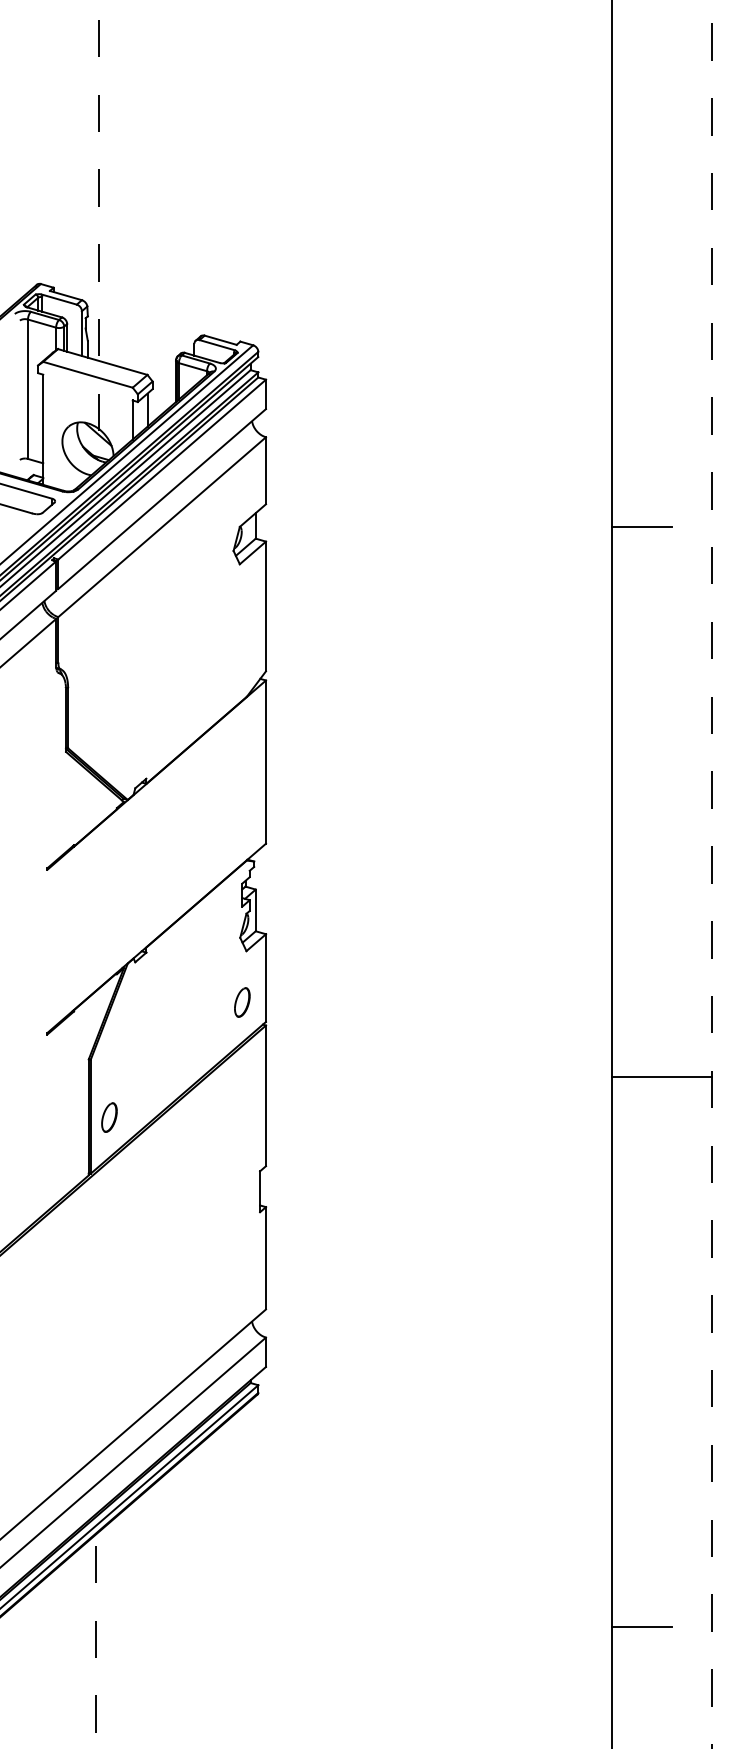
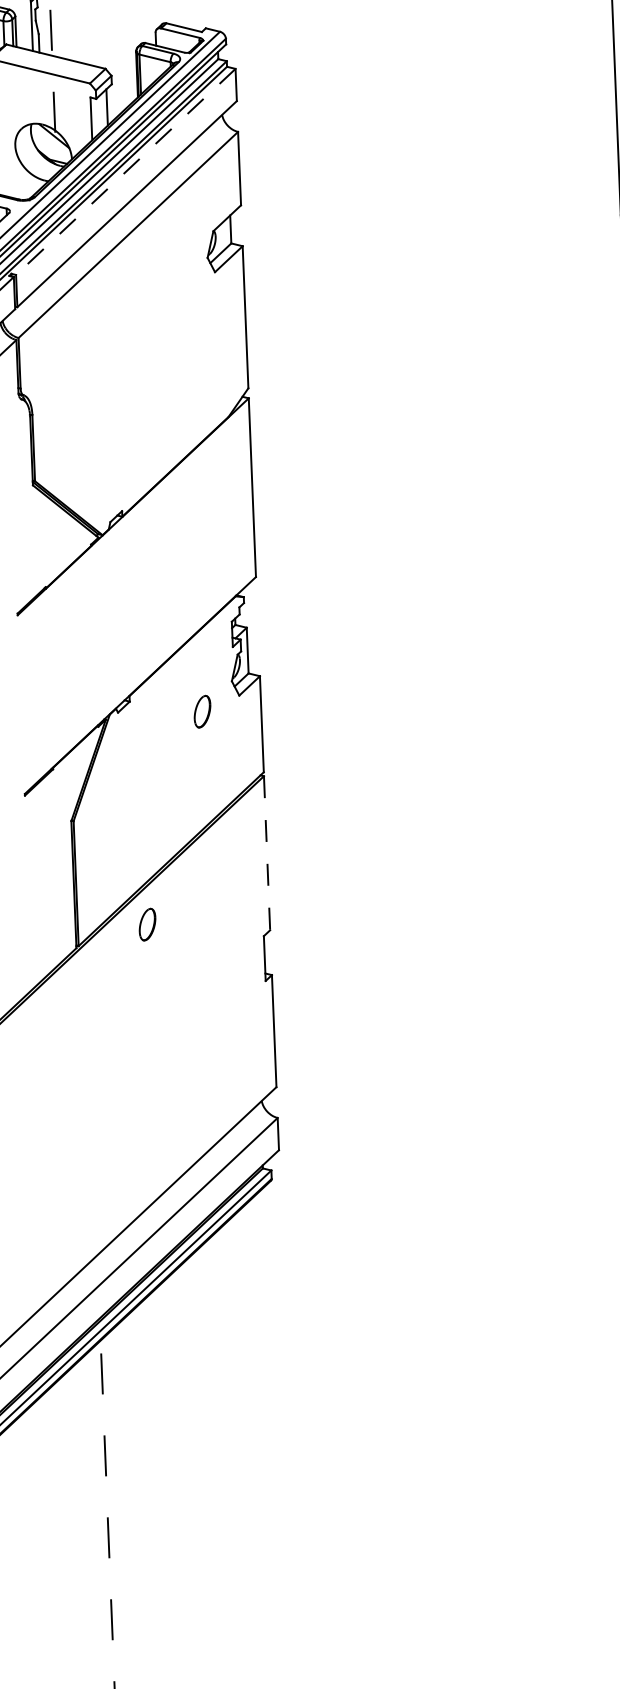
line: (161, 469) -> (125, 171), solid -> dashed
part: (242, 1002) -> (202, 711), moved
line: (266, 1096) -> (267, 853), solid -> dashed
part: (109, 1117) -> (147, 924), moved

